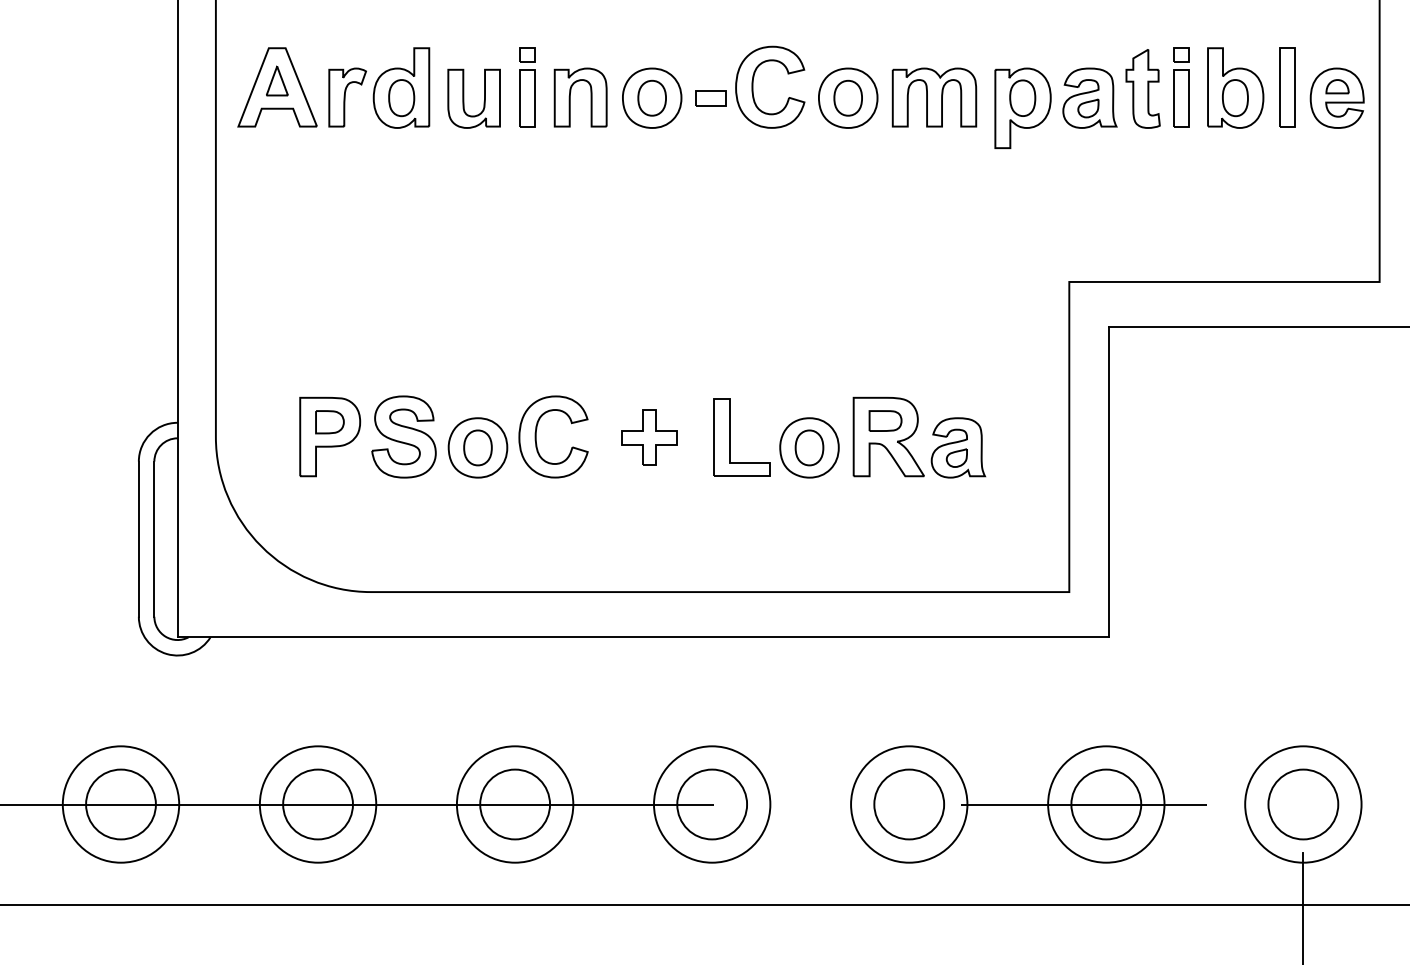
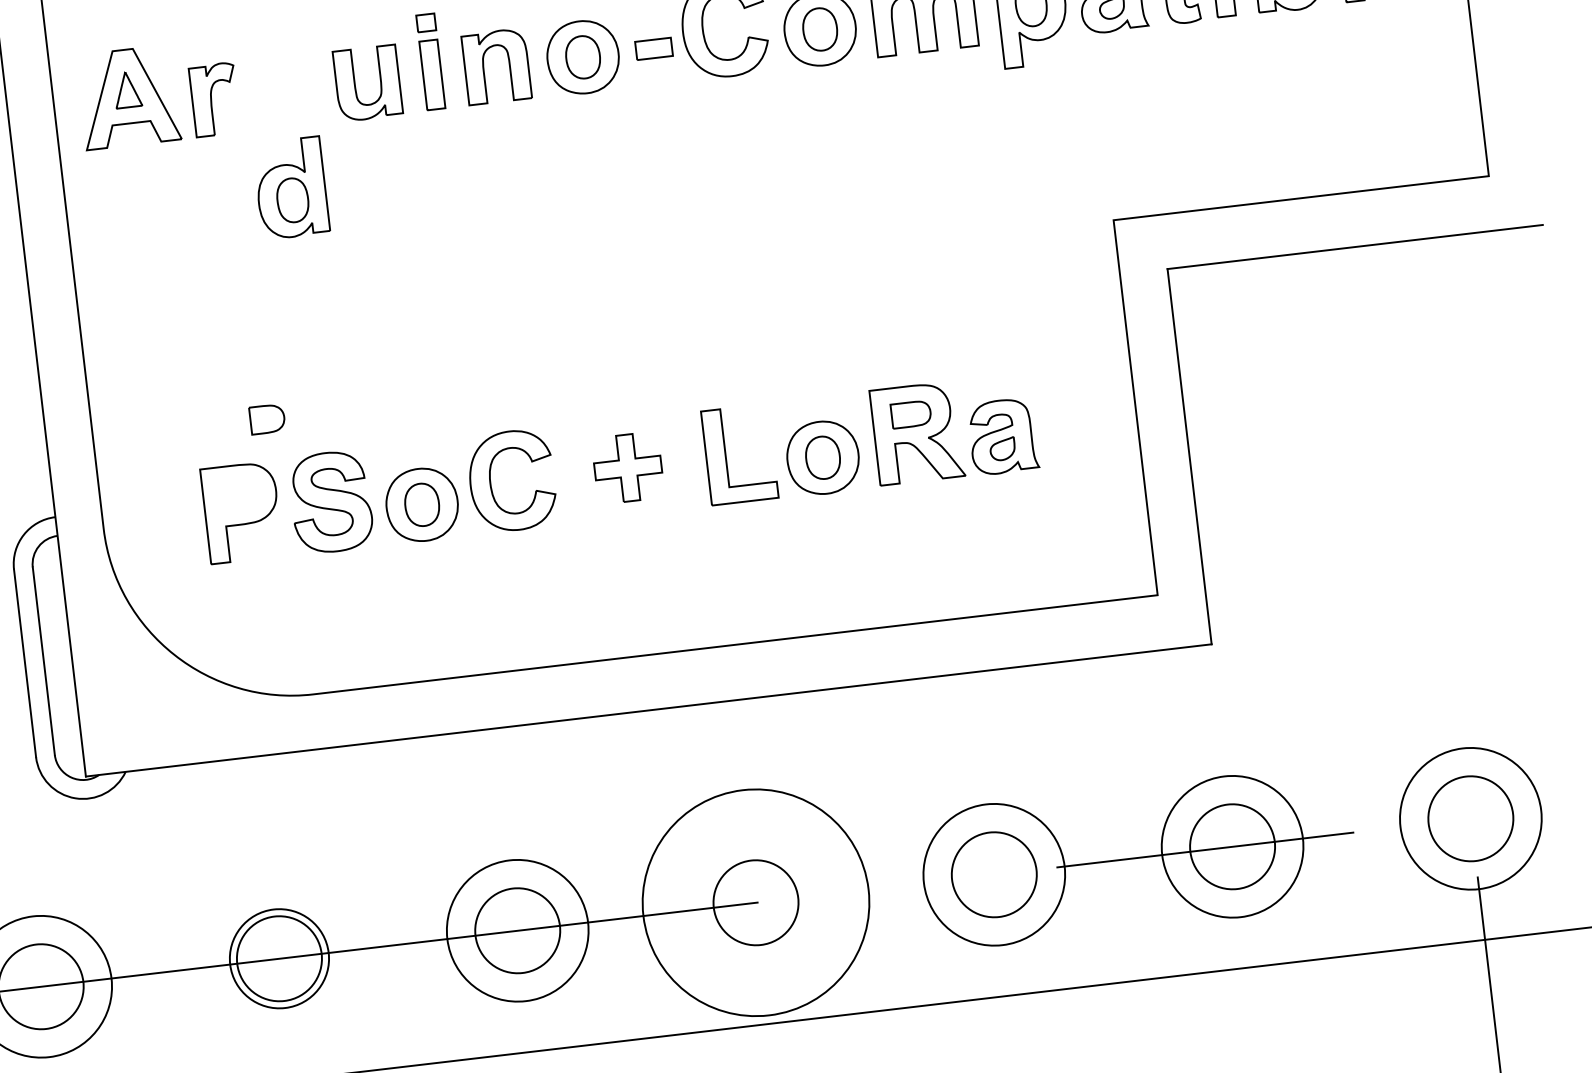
part: (401, 87) -> (291, 187), moved
part: (329, 422) -> (266, 419), moved
circle: (317, 804) -> (278, 958), size x0.7
circle: (712, 804) -> (756, 902), size x1.6

